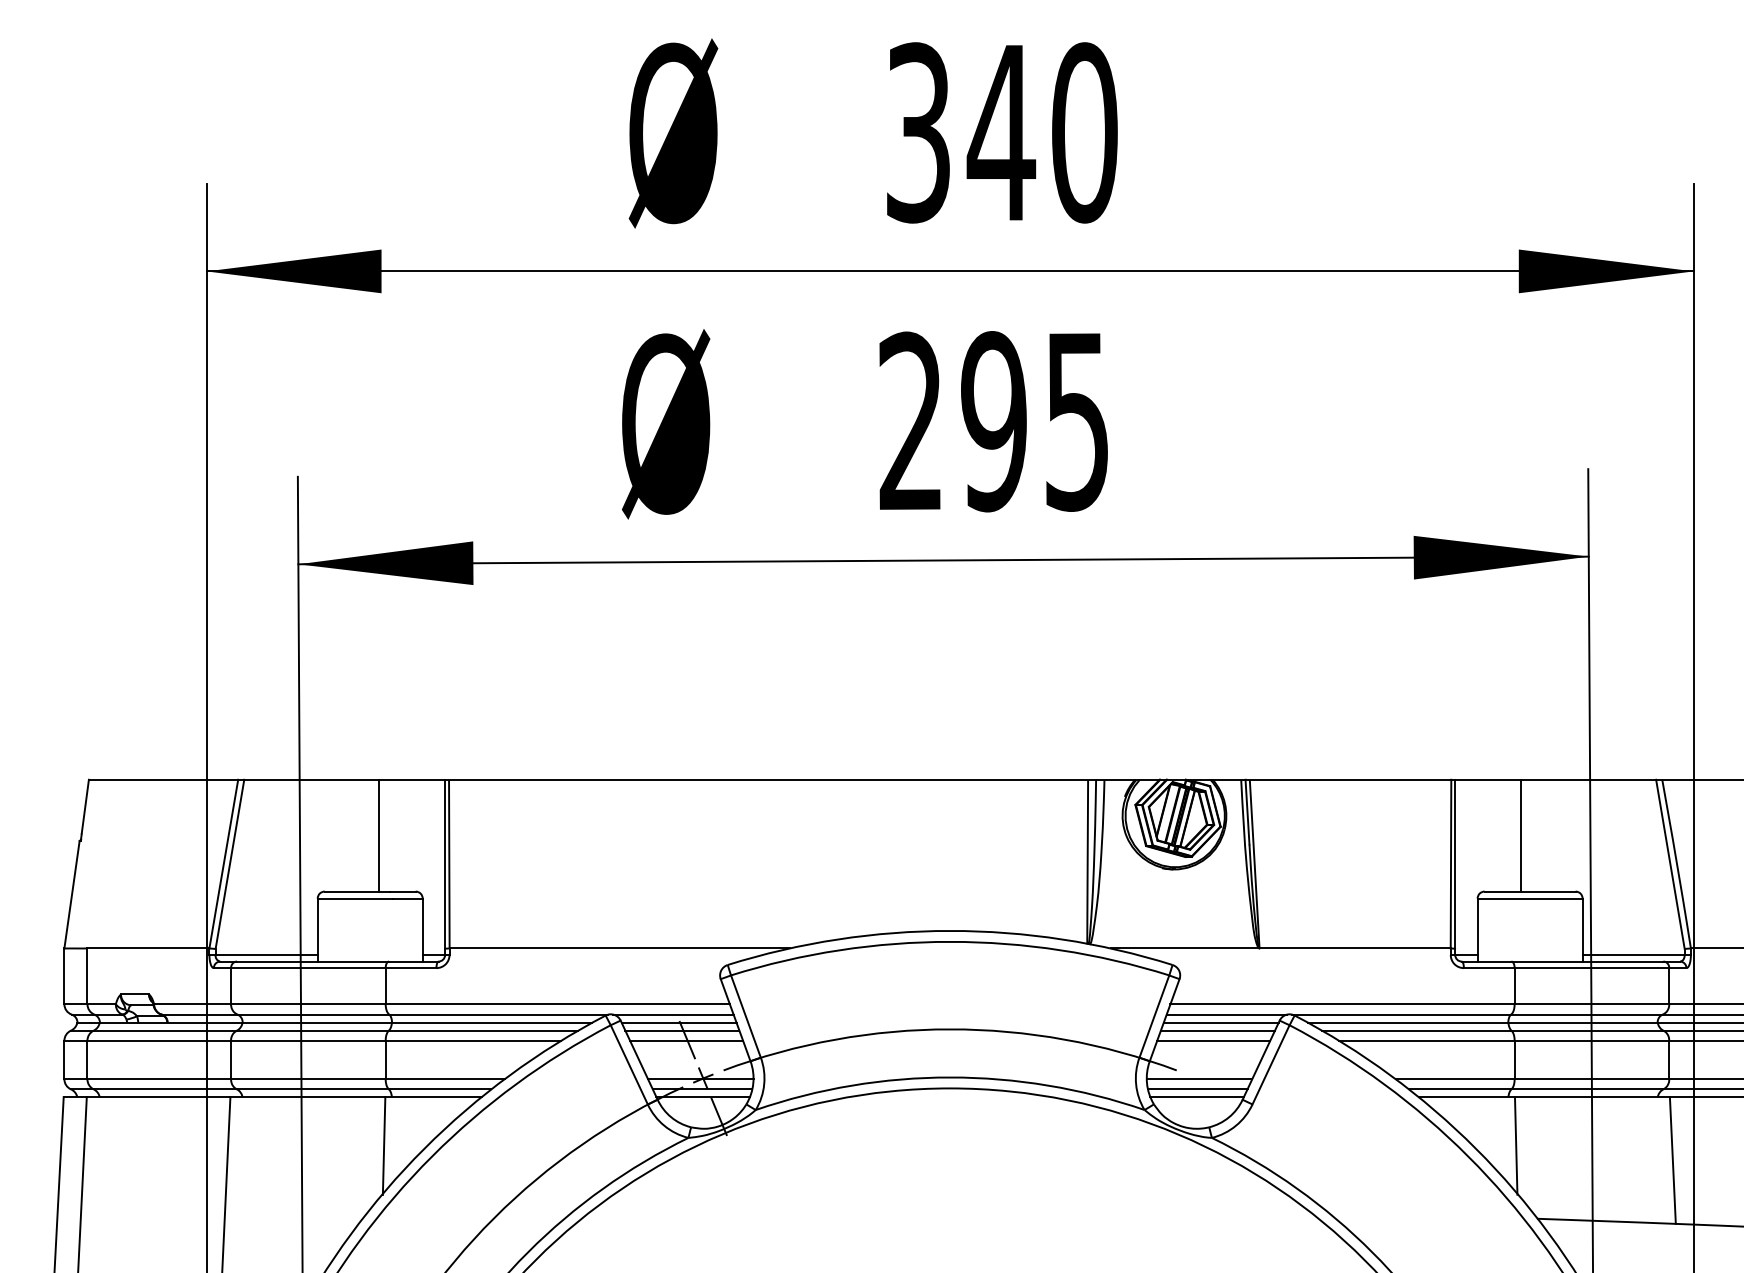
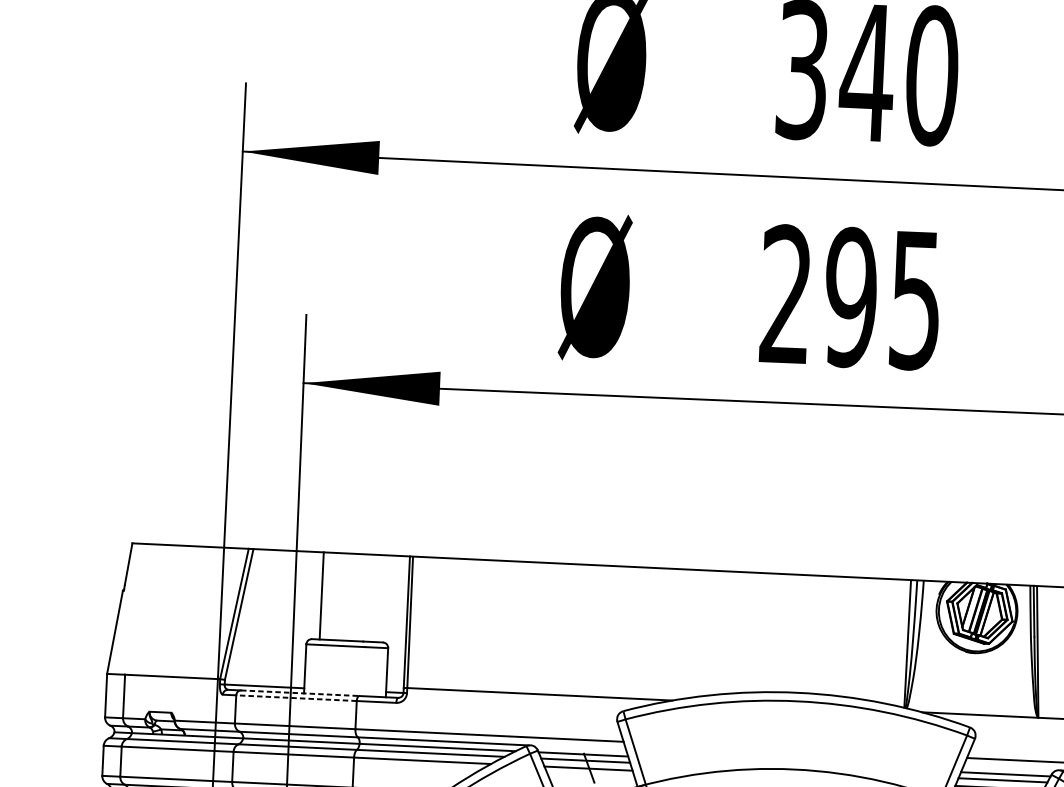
line: (379, 835) -> (321, 595), moved
line: (312, 961) -> (299, 693), solid -> dashed
line: (307, 968) -> (295, 698), solid -> dashed
line: (673, 1014) -> (579, 747), removed
line: (1226, 1014) -> (1010, 768), removed

